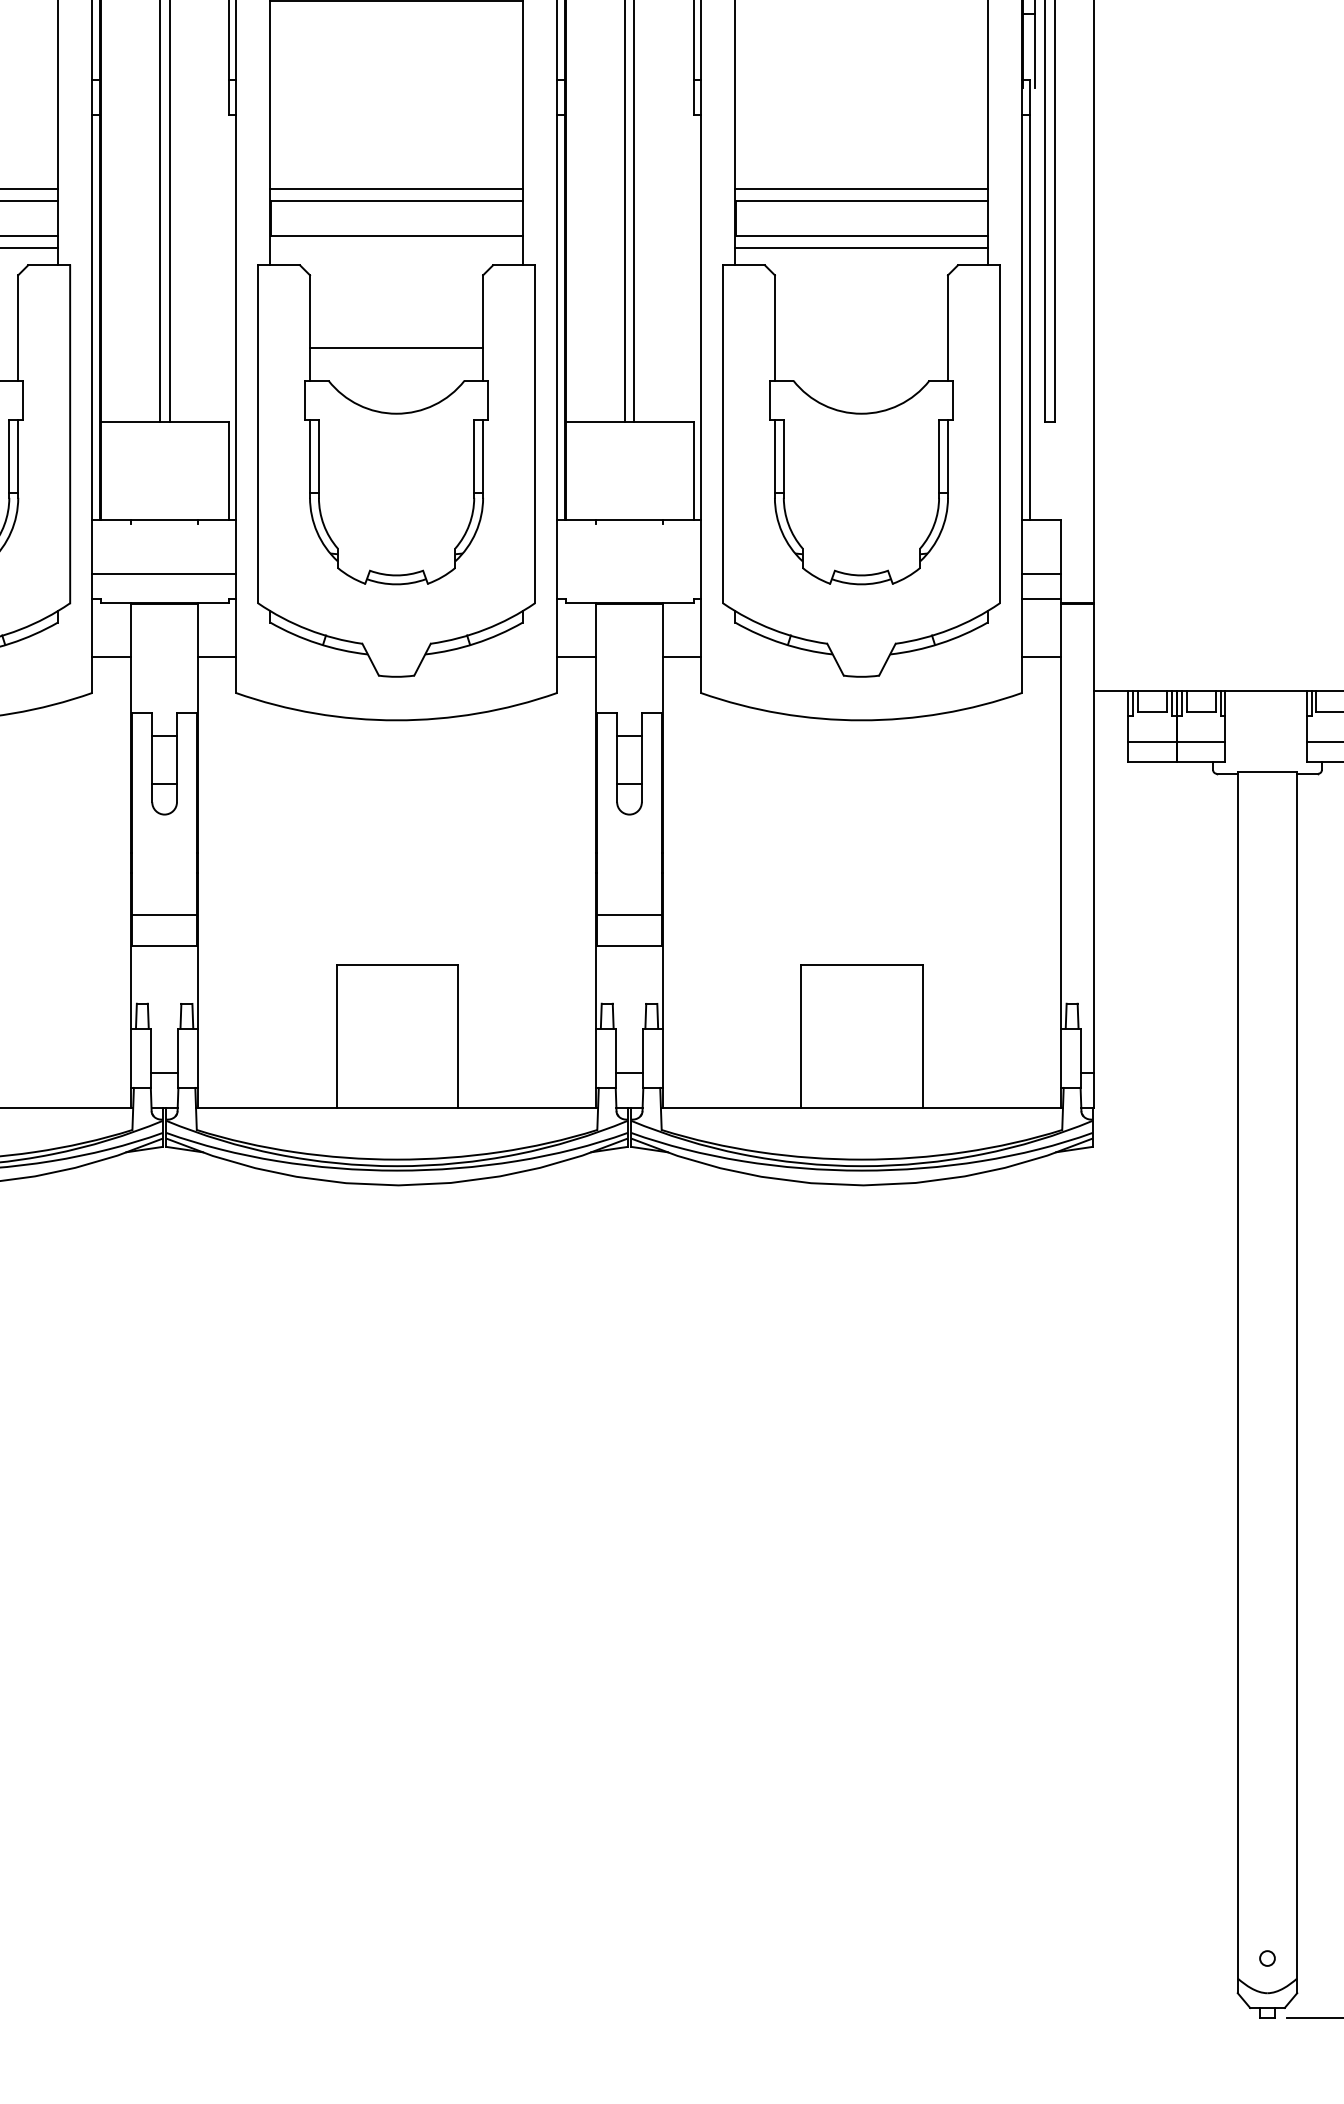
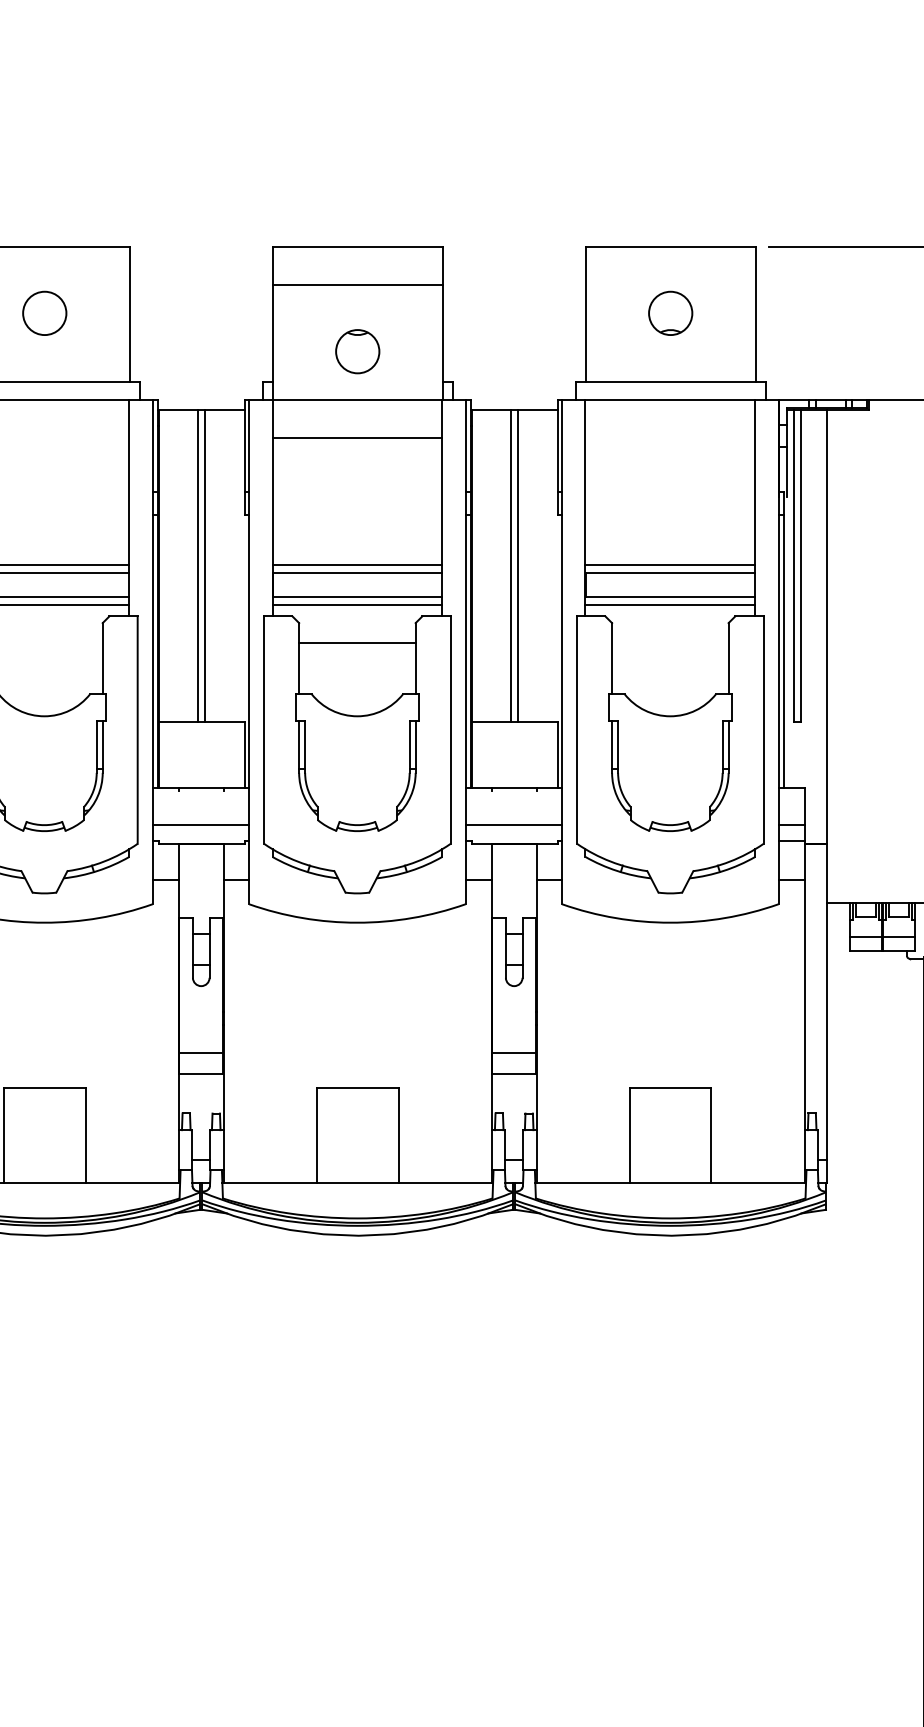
line: (396, 247) -> (357, 604), added
line: (396, 348) -> (357, 643), moved
line: (628, 574) -> (513, 824), added

